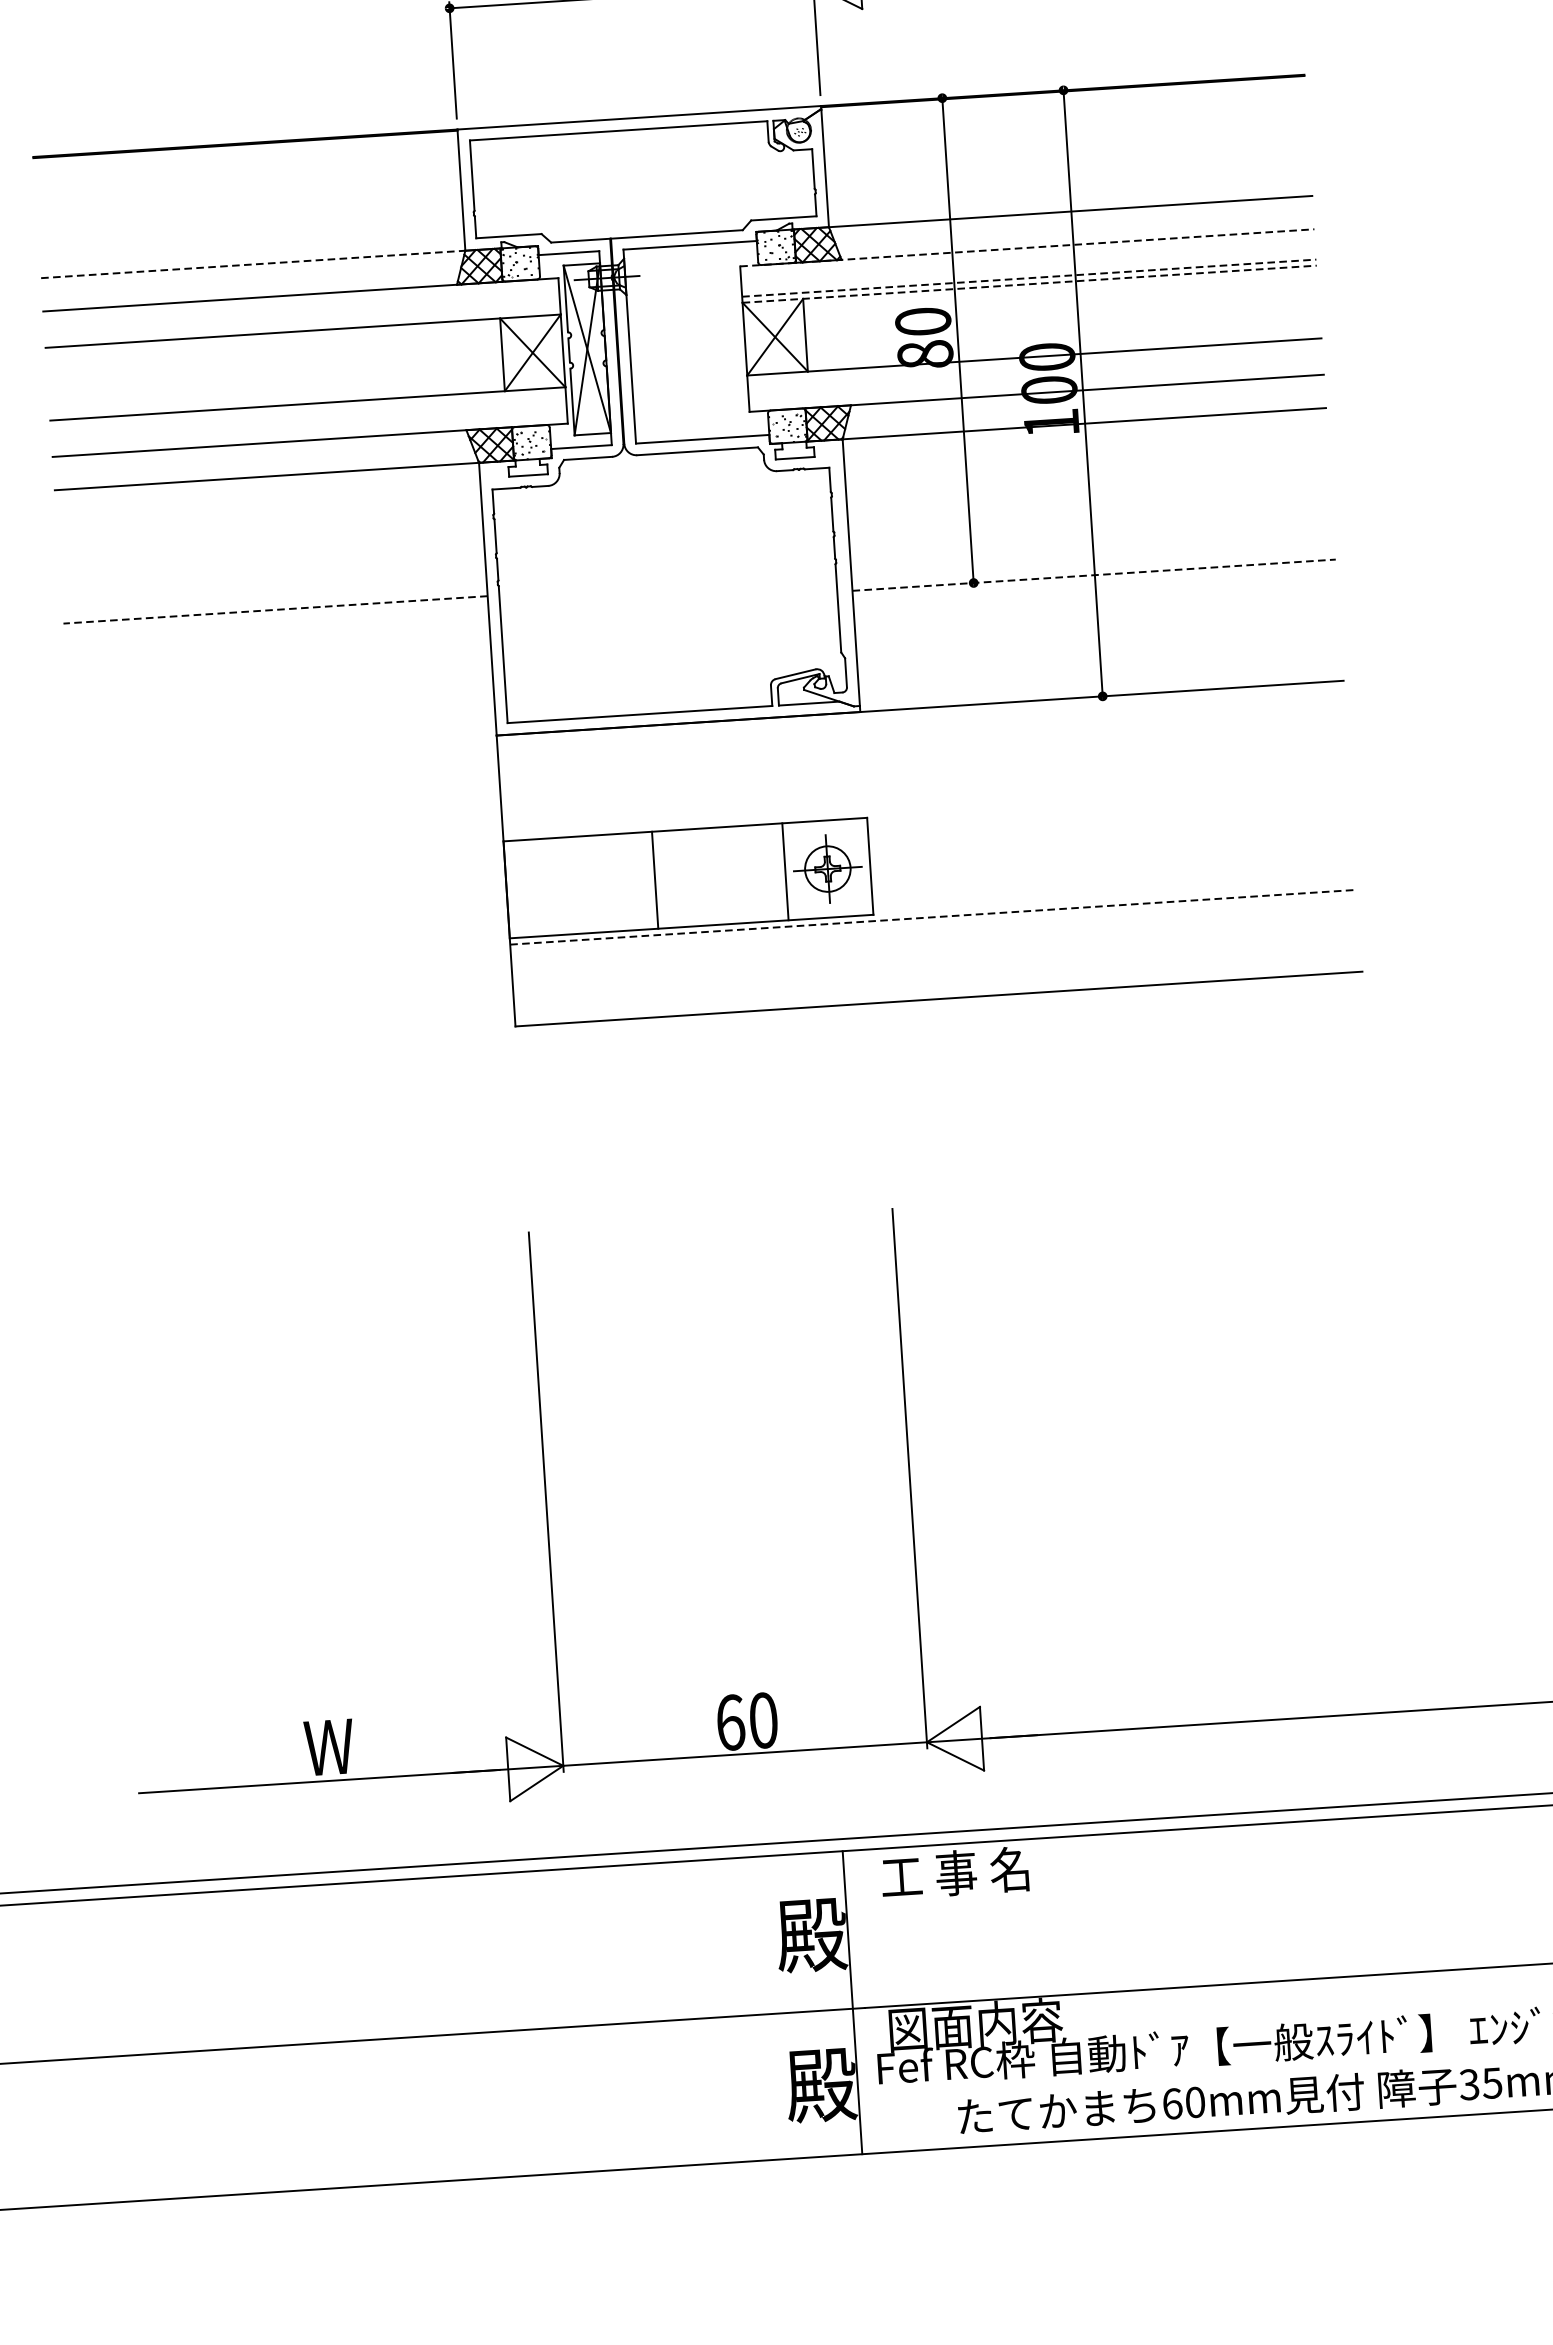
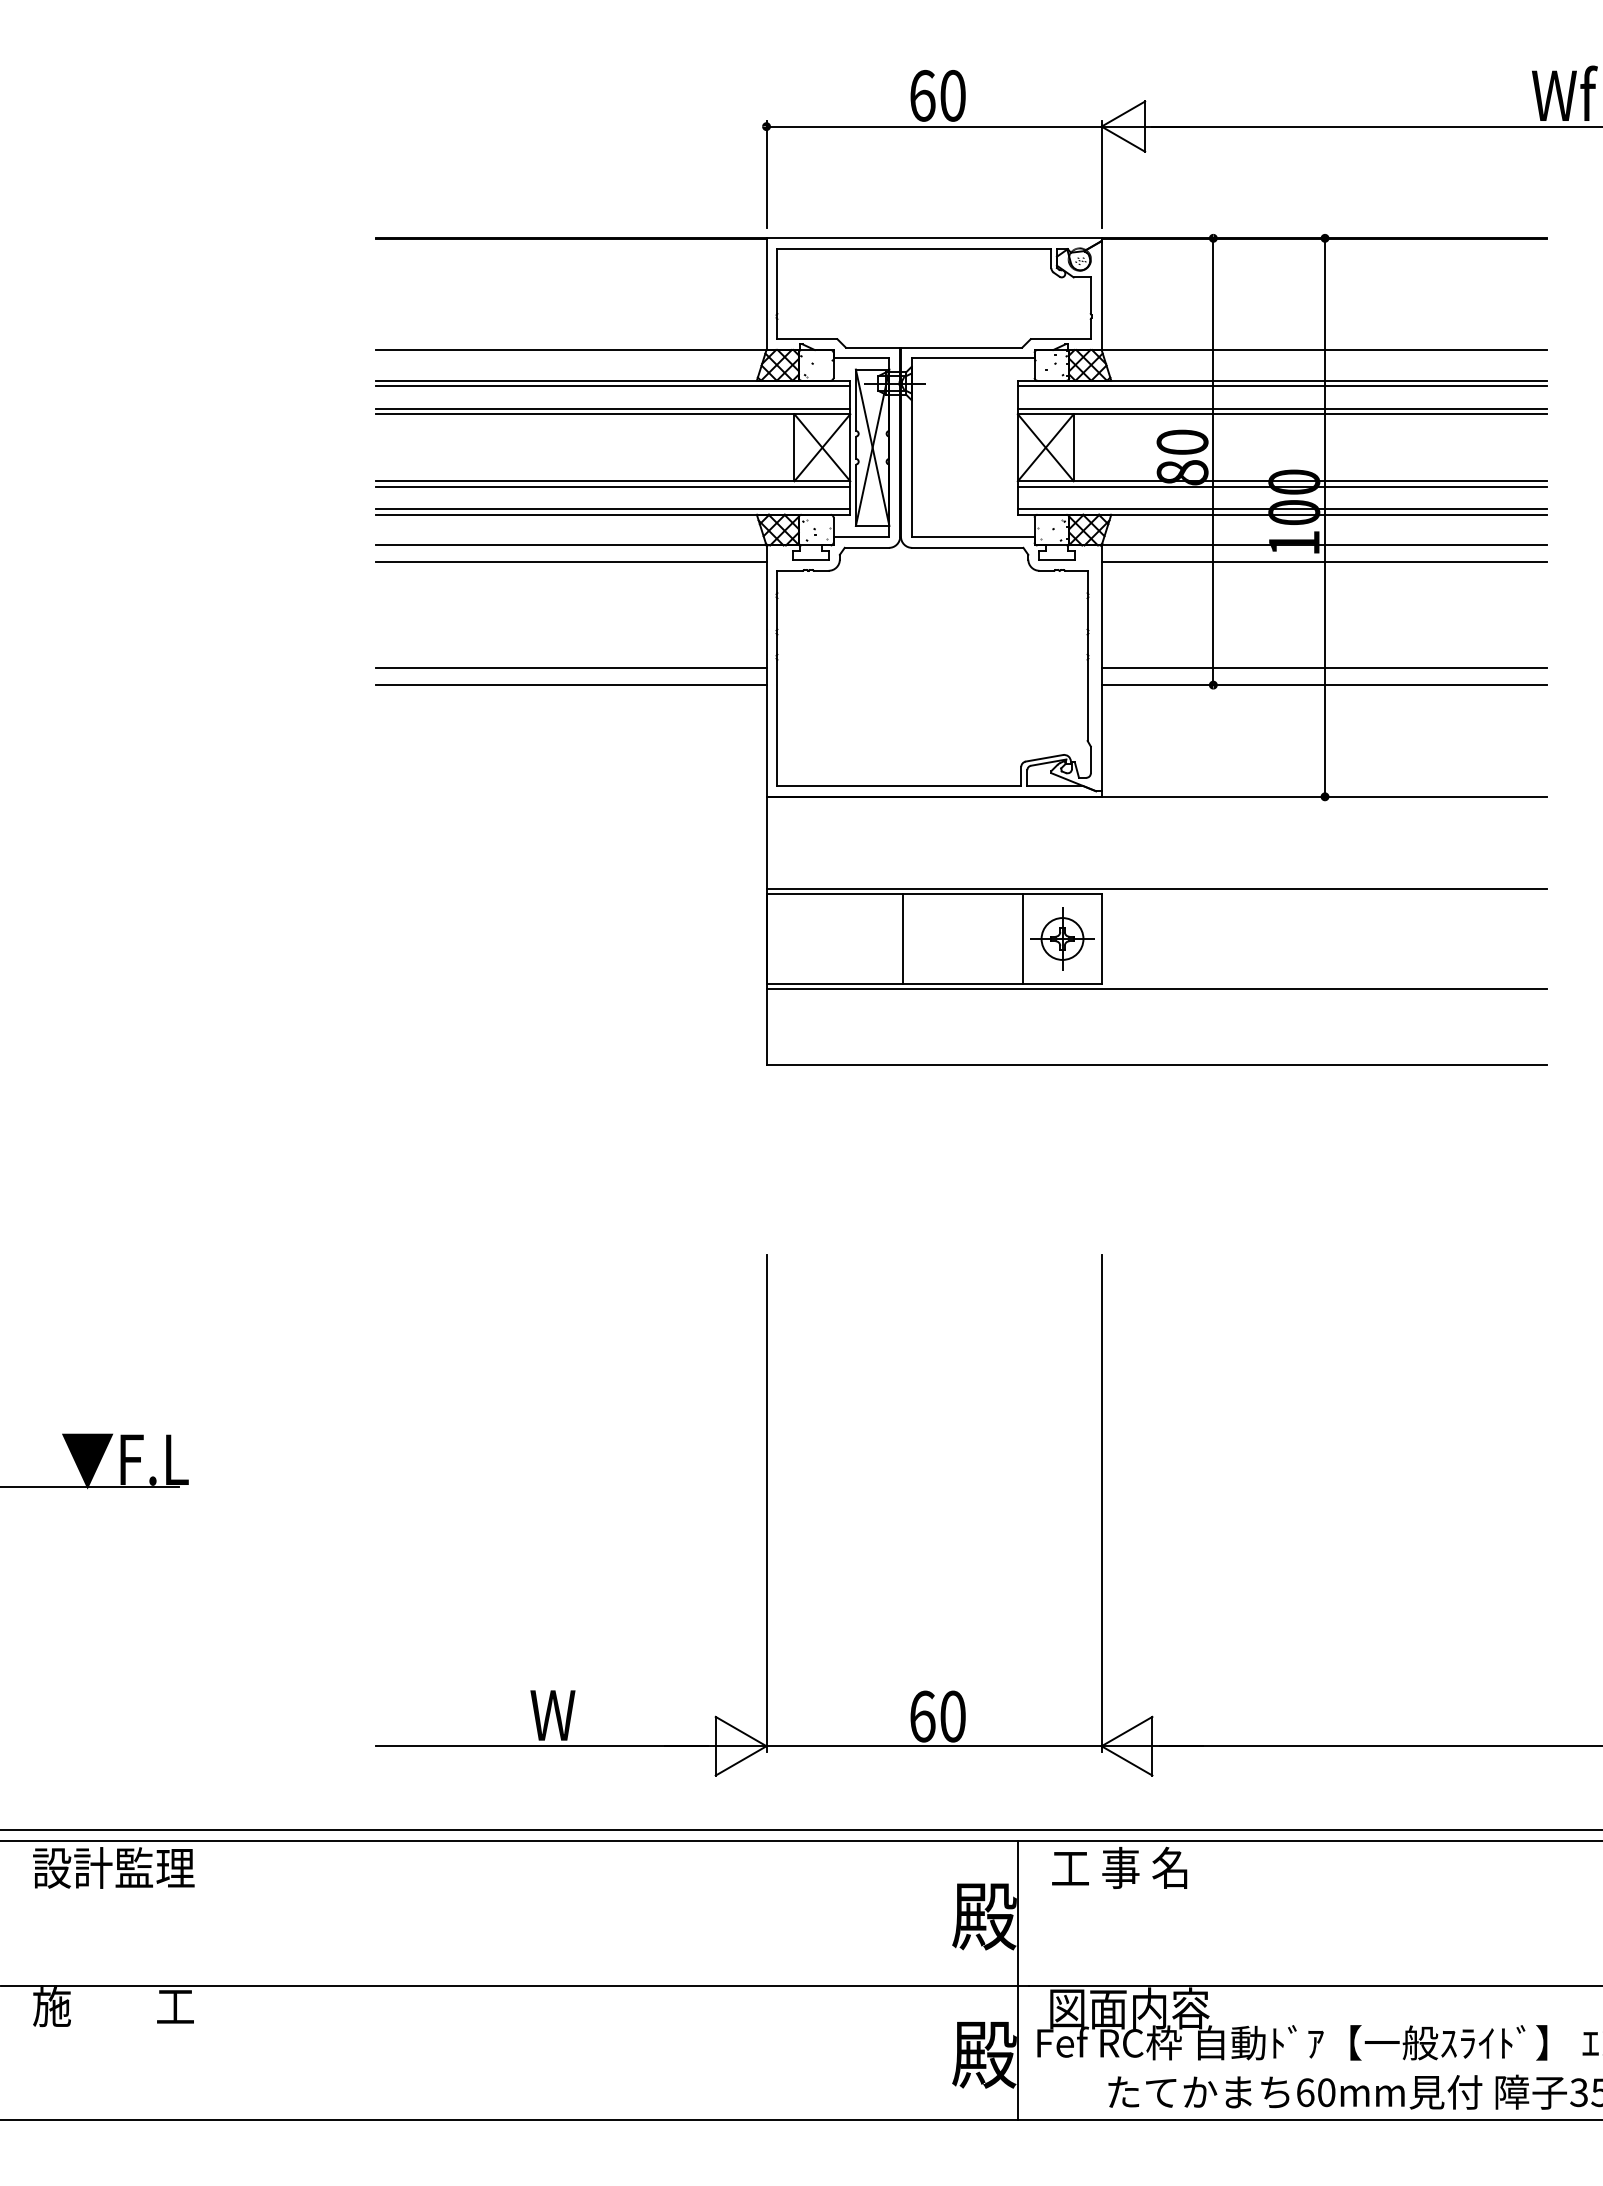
line: (1027, 247) -> (1282, 380), dashed -> solid
line: (1027, 254) -> (1282, 386), added
line: (253, 264) -> (571, 350), dashed -> solid
line: (1029, 277) -> (1282, 408), dashed -> solid
line: (1029, 284) -> (1282, 414), dashed -> solid
line: (300, 301) -> (612, 386), added
line: (302, 324) -> (612, 408), added
line: (1034, 362) -> (1282, 486), added
line: (1036, 387) -> (1282, 509), added
line: (307, 409) -> (612, 486), added
line: (309, 434) -> (612, 509), added
line: (1085, 442) -> (1324, 562), added
line: (267, 495) -> (570, 562), added
line: (1093, 557) -> (1324, 668), added
line: (1094, 575) -> (1324, 685), dashed -> solid
line: (274, 610) -> (570, 668), dashed -> solid
line: (276, 628) -> (570, 685), added
line: (926, 807) -> (1156, 888), added
line: (934, 917) -> (1157, 989), dashed -> solid

